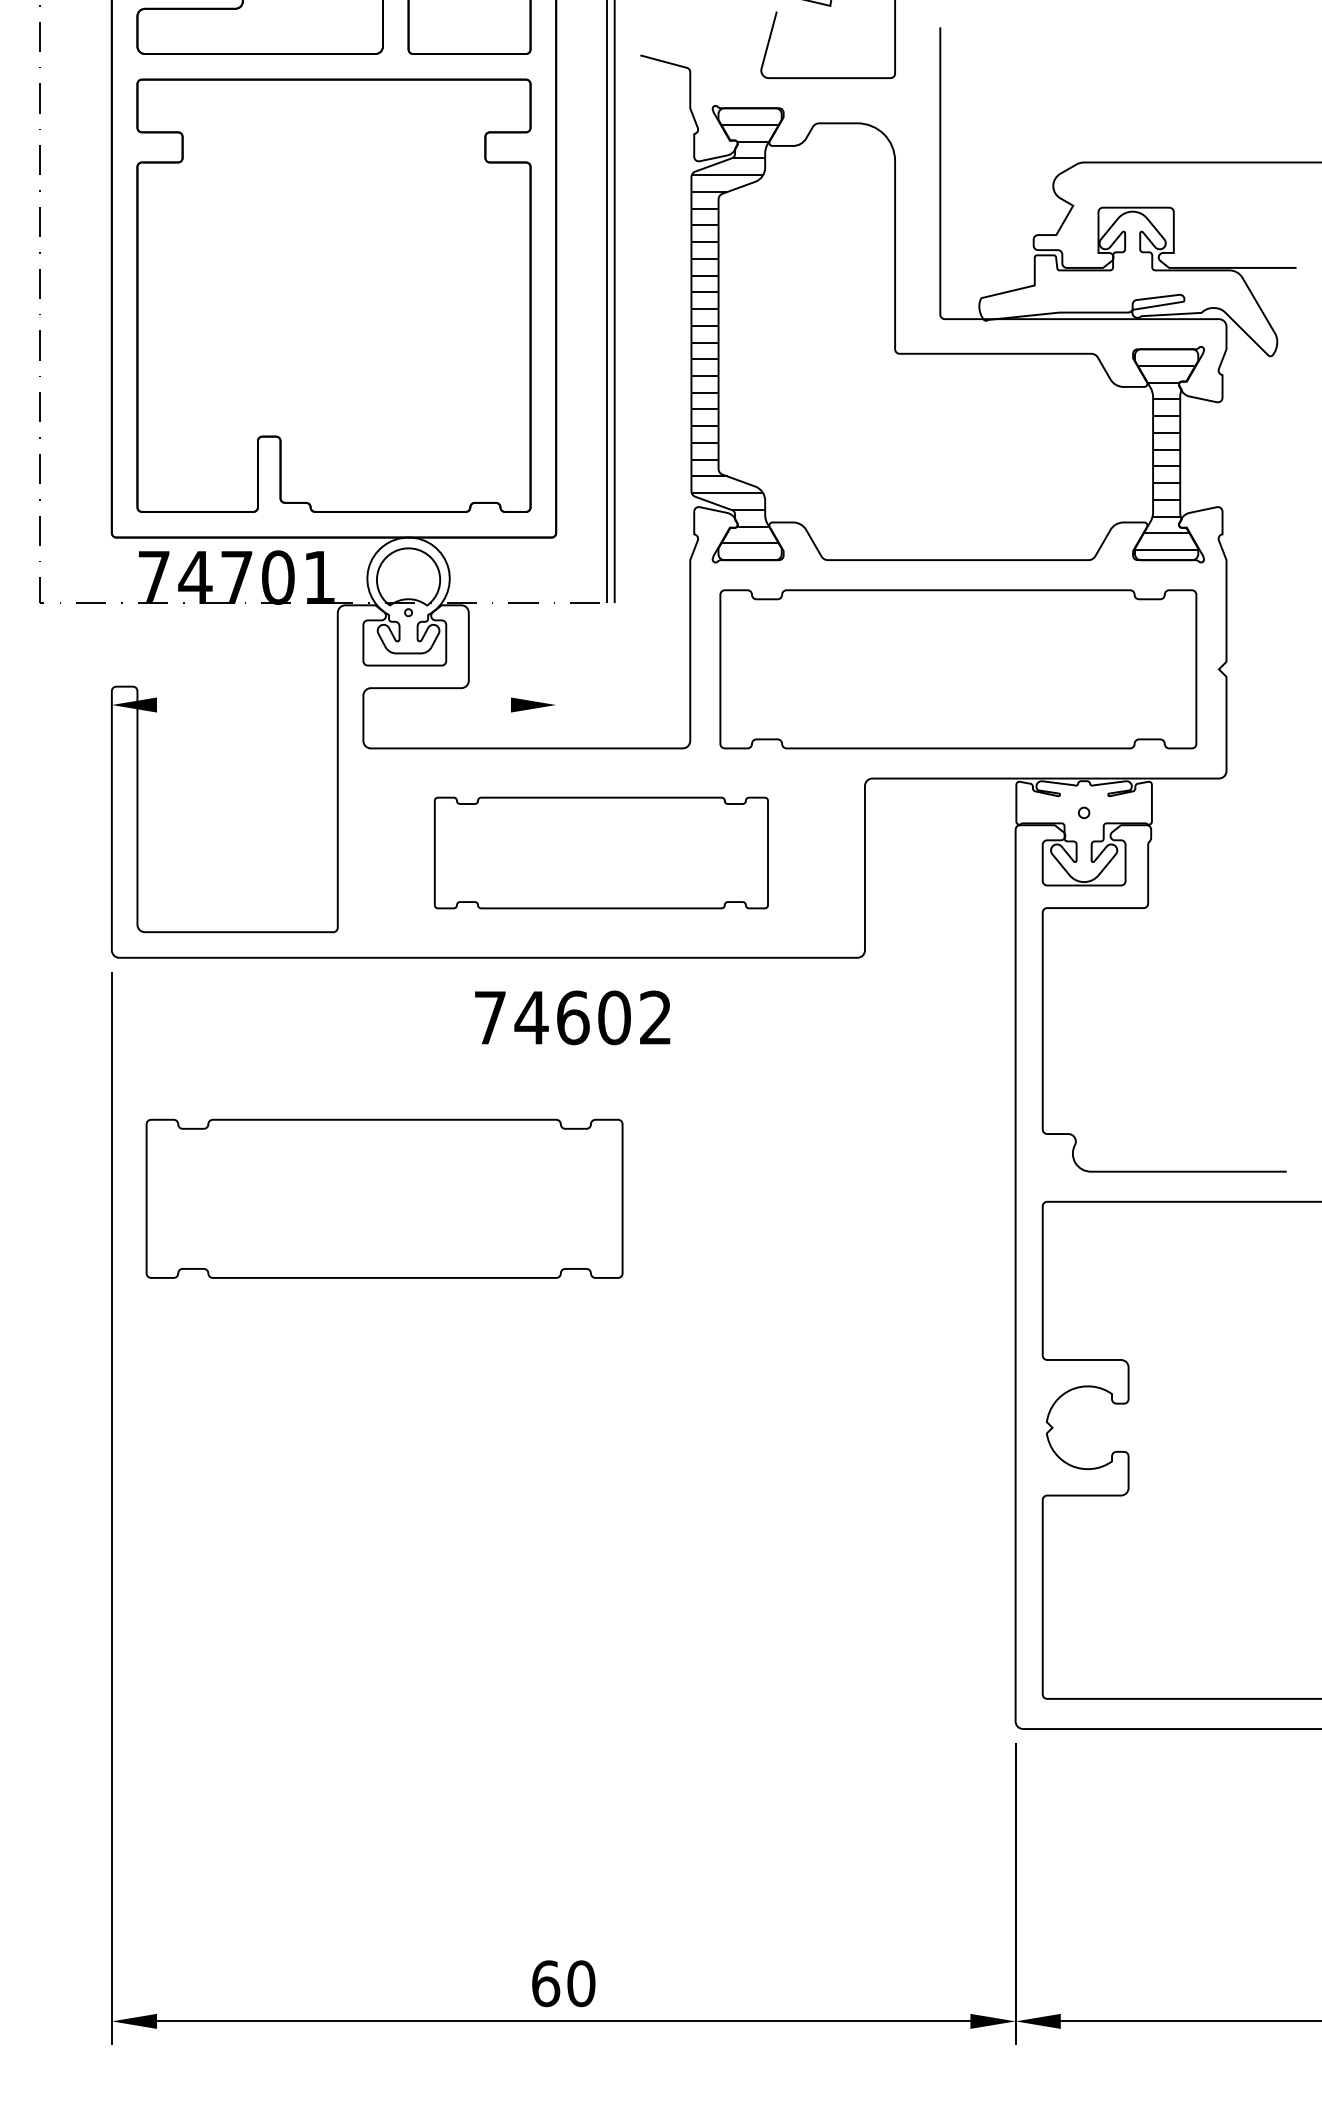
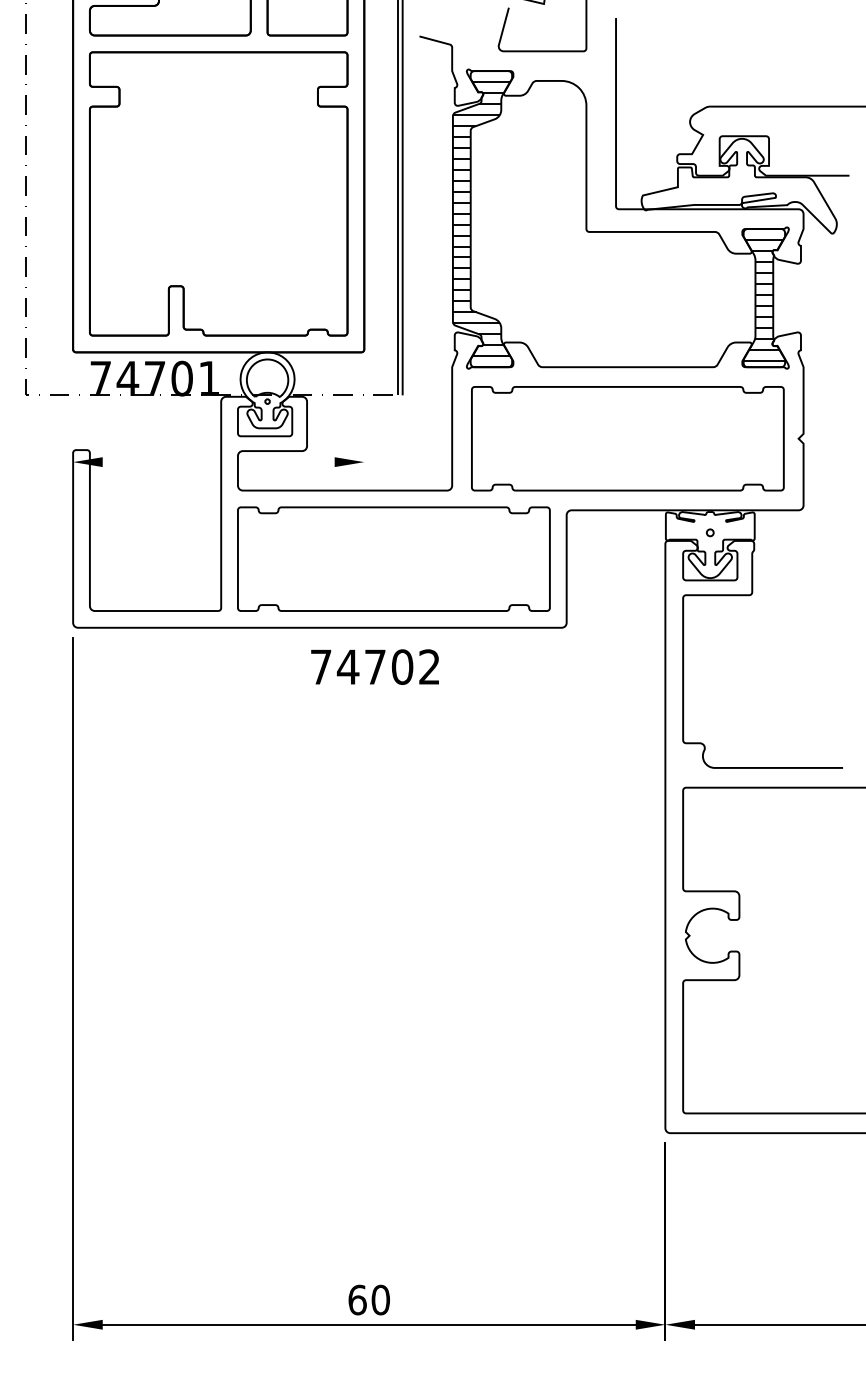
part: (600, 852) -> (393, 558), size x1.43
text: (573, 1016) -> (375, 666), 74602 -> 74702
part: (384, 1198) -> (251, 785), removed

